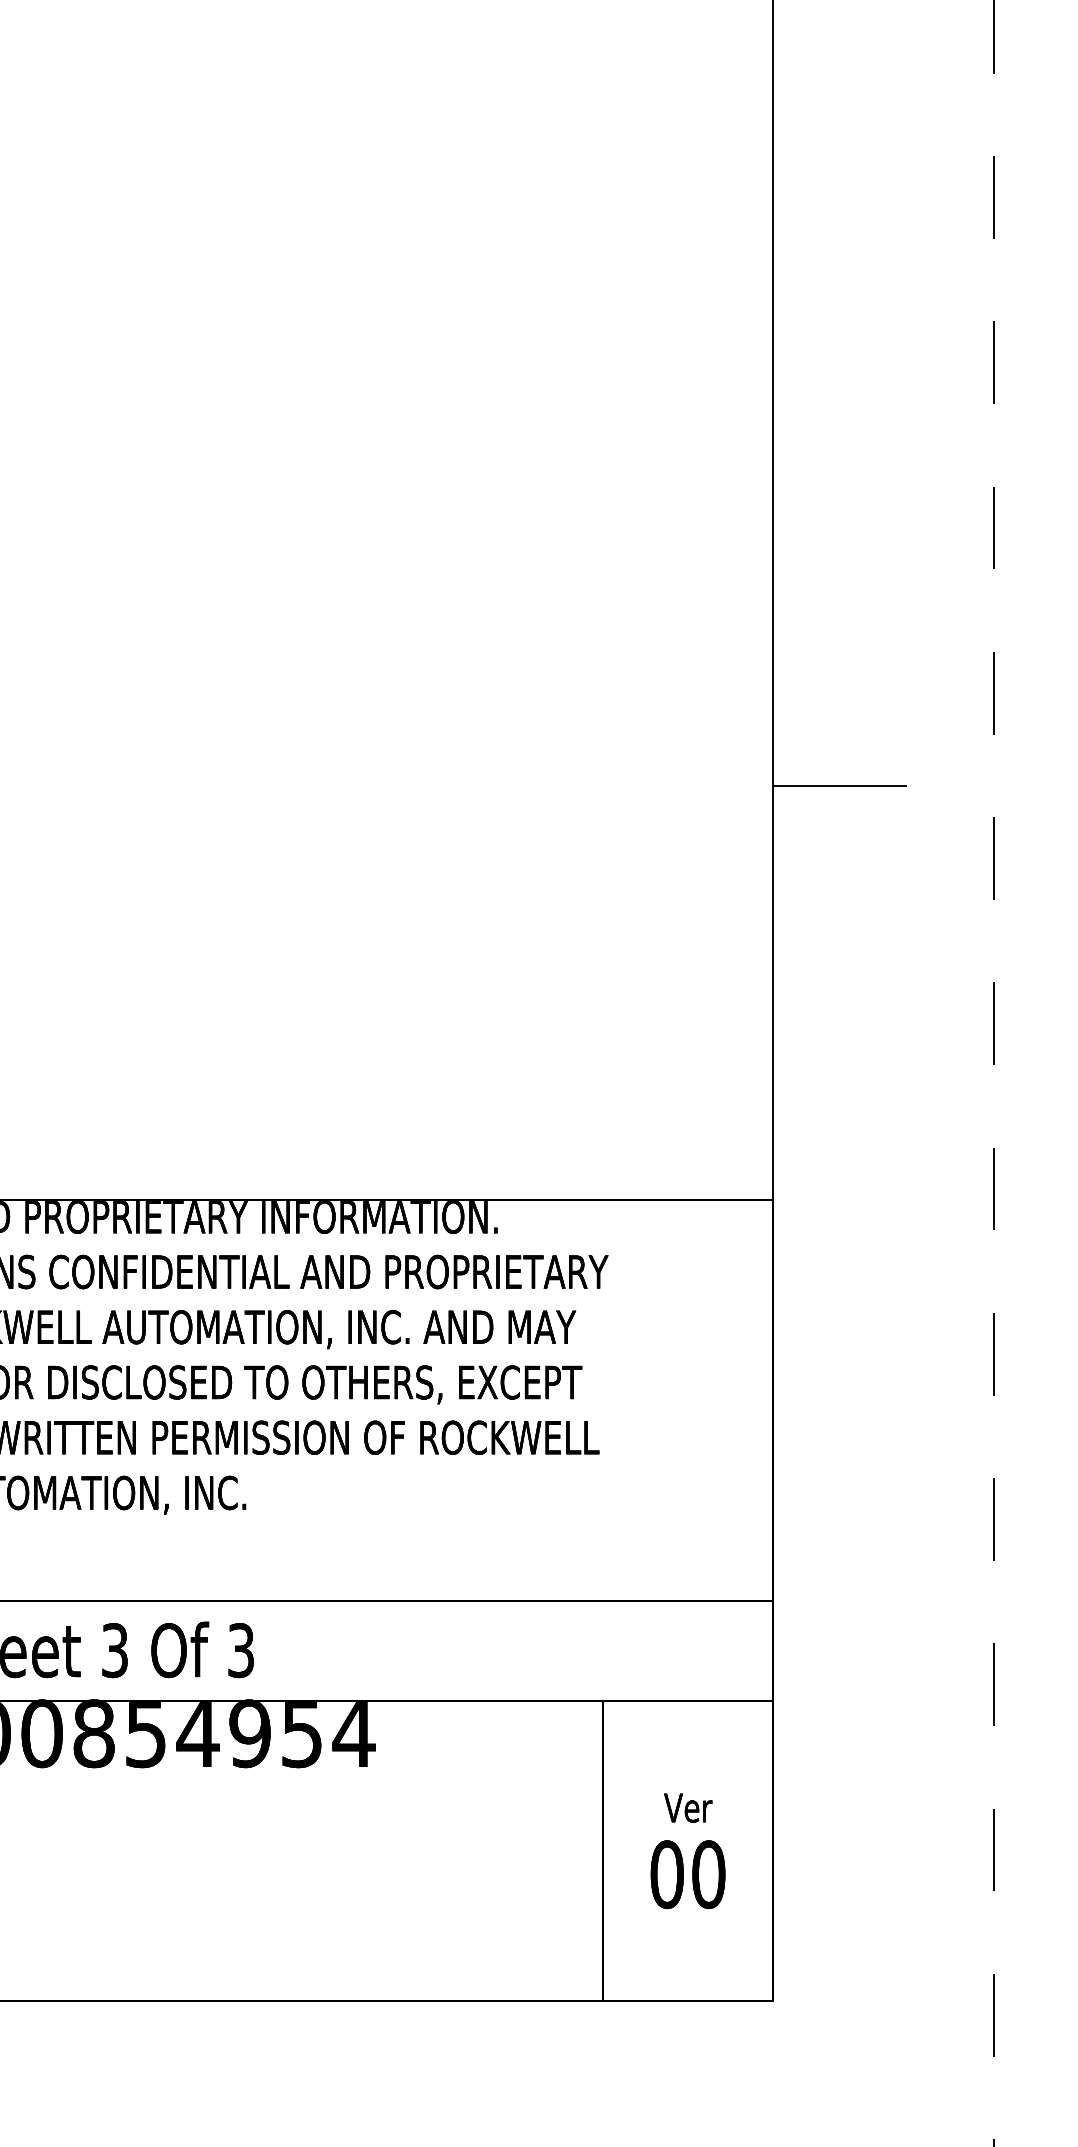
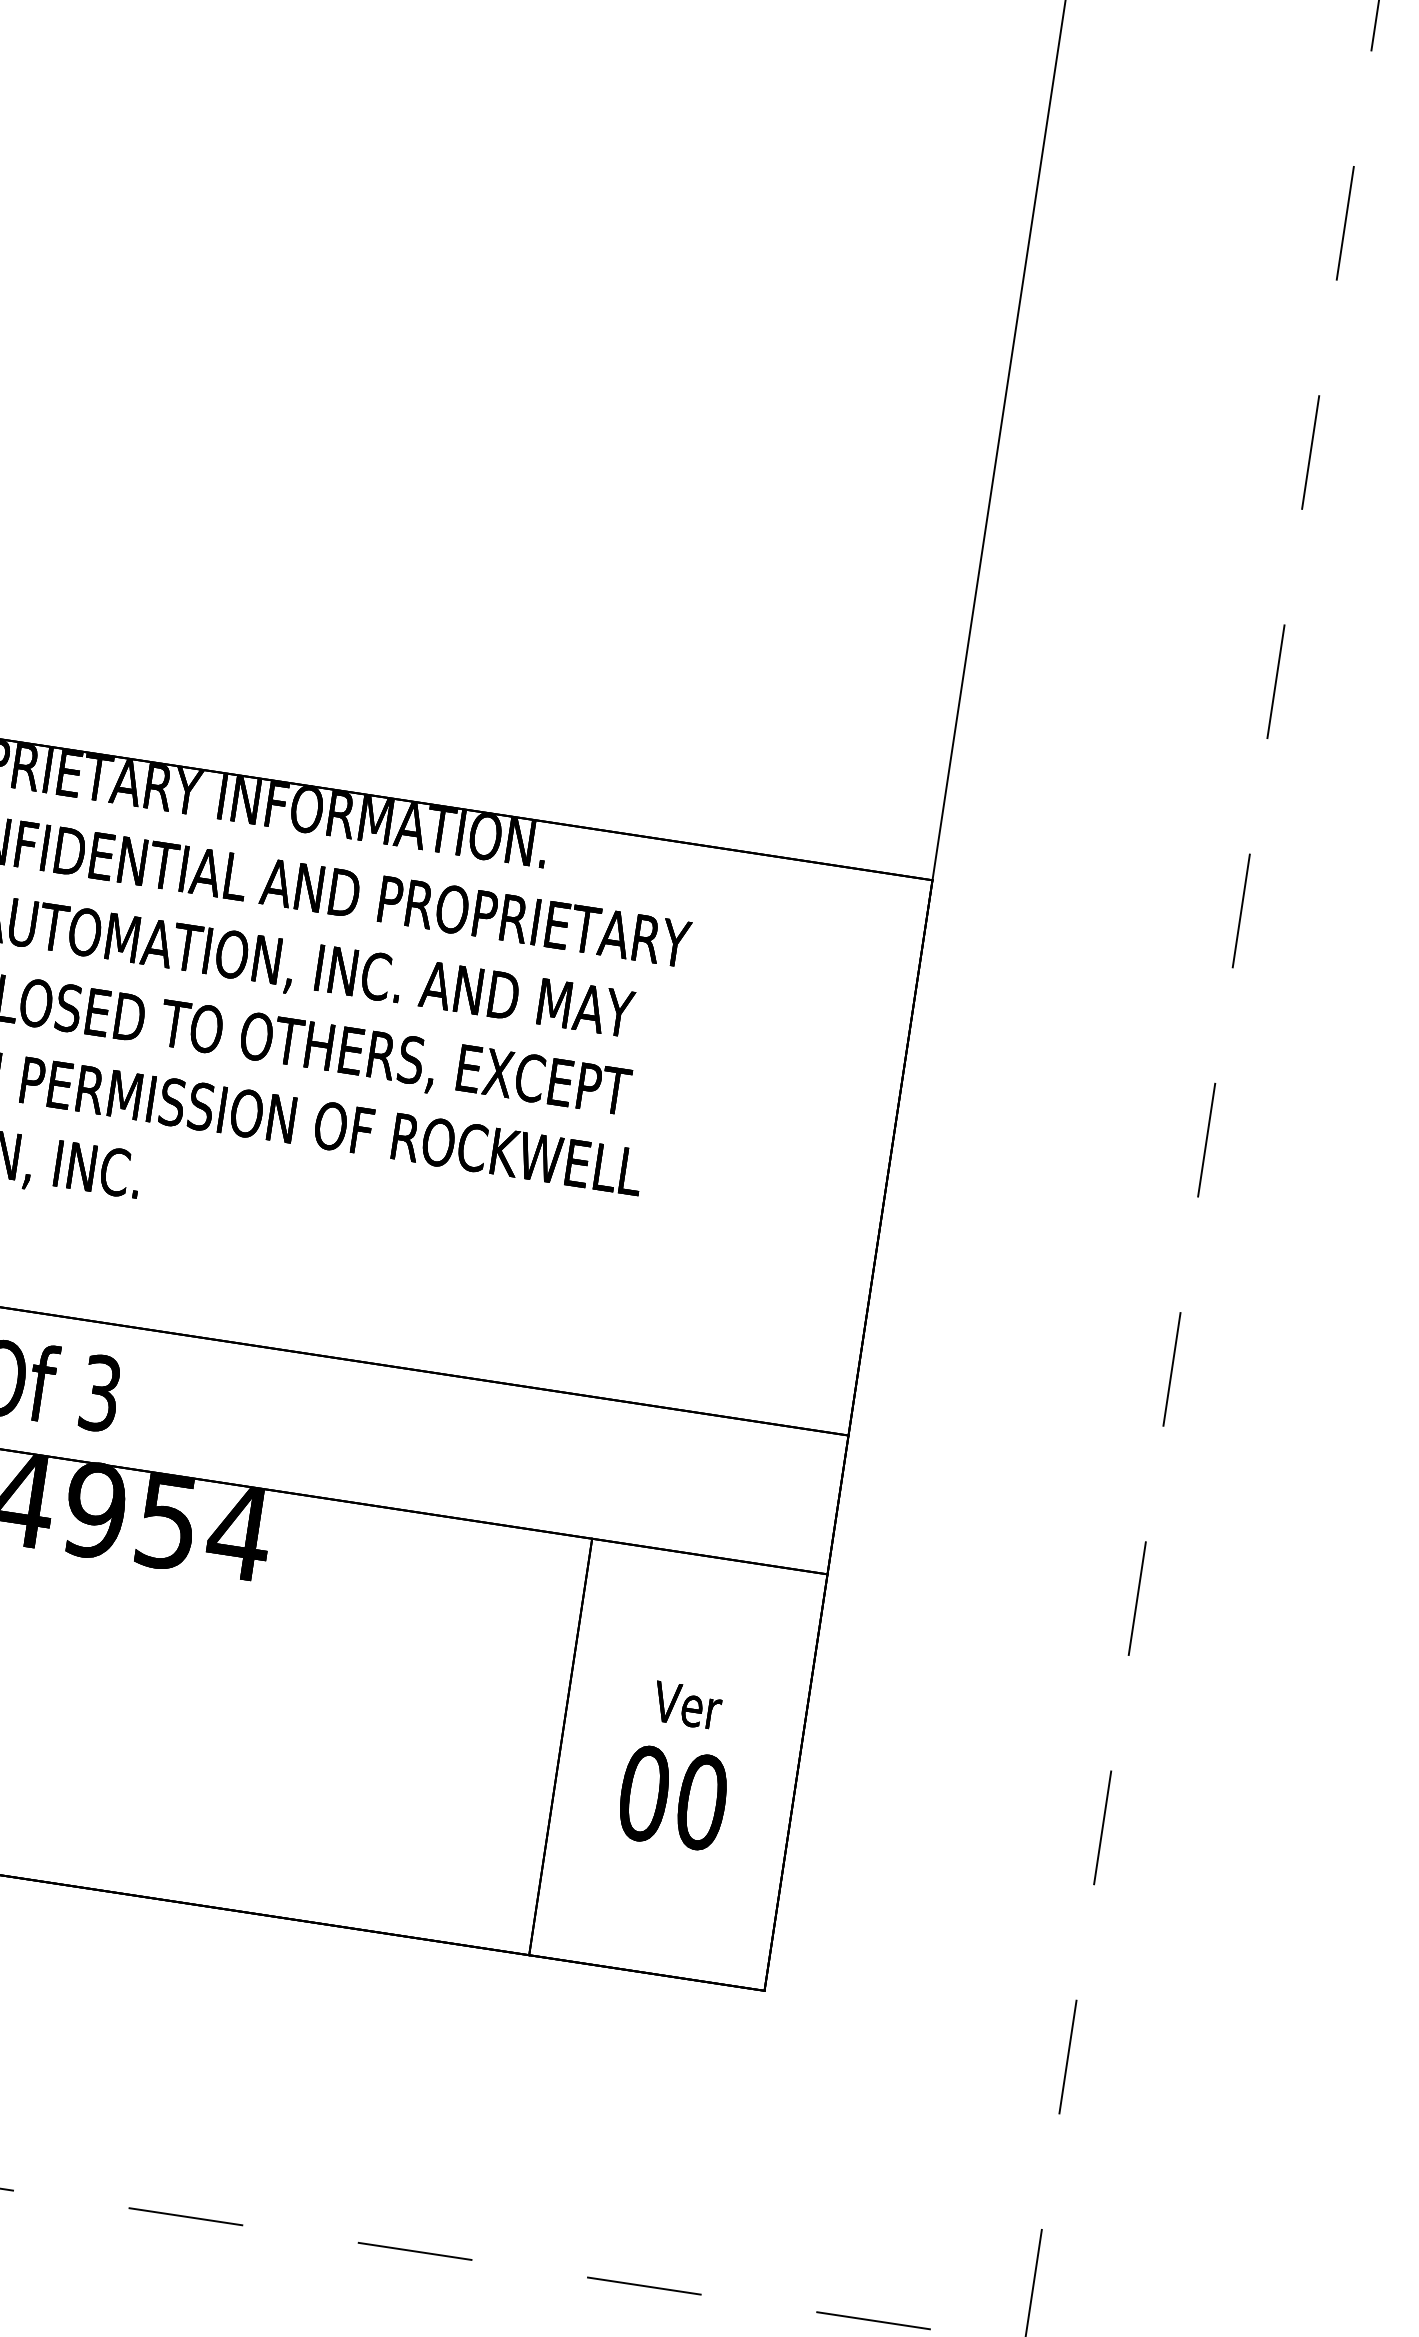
line: (838, 785) -> (1110, 318), removed

